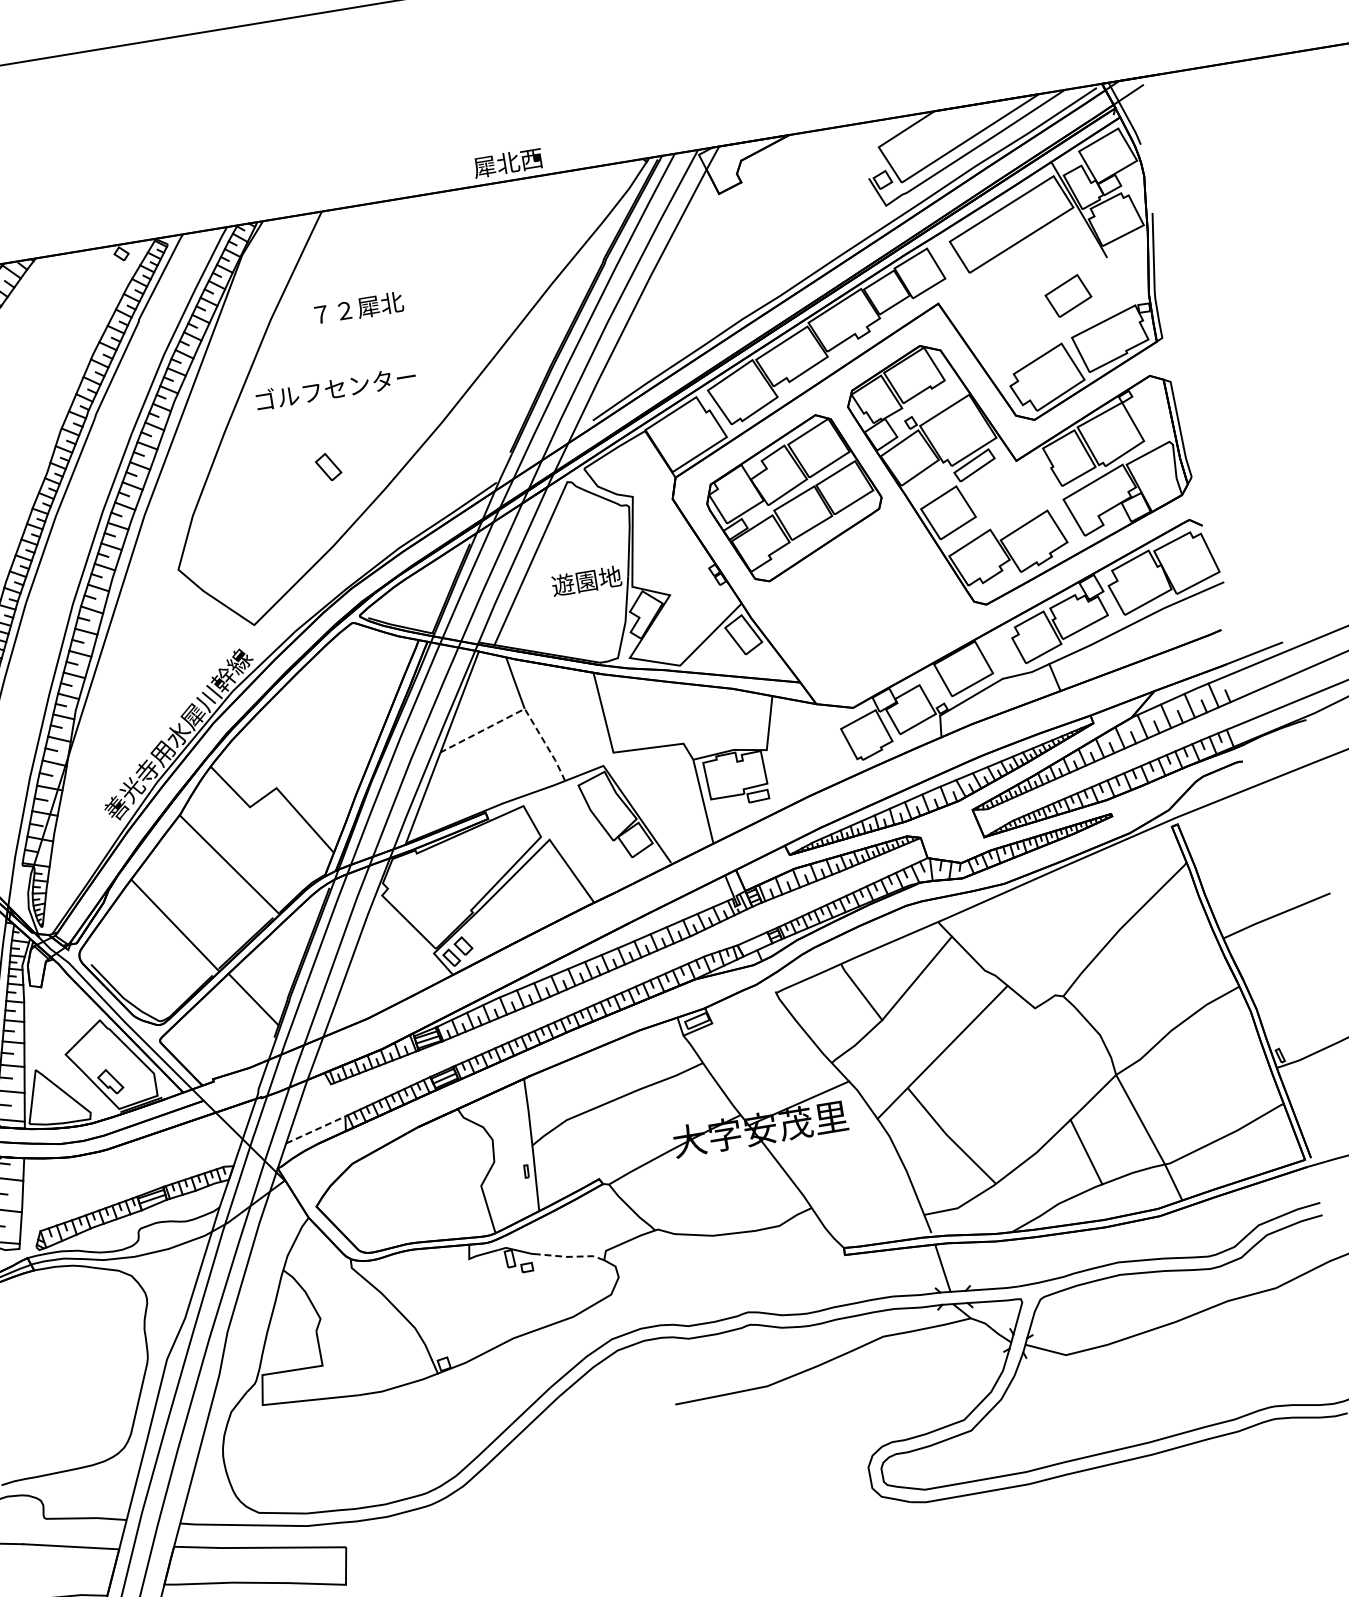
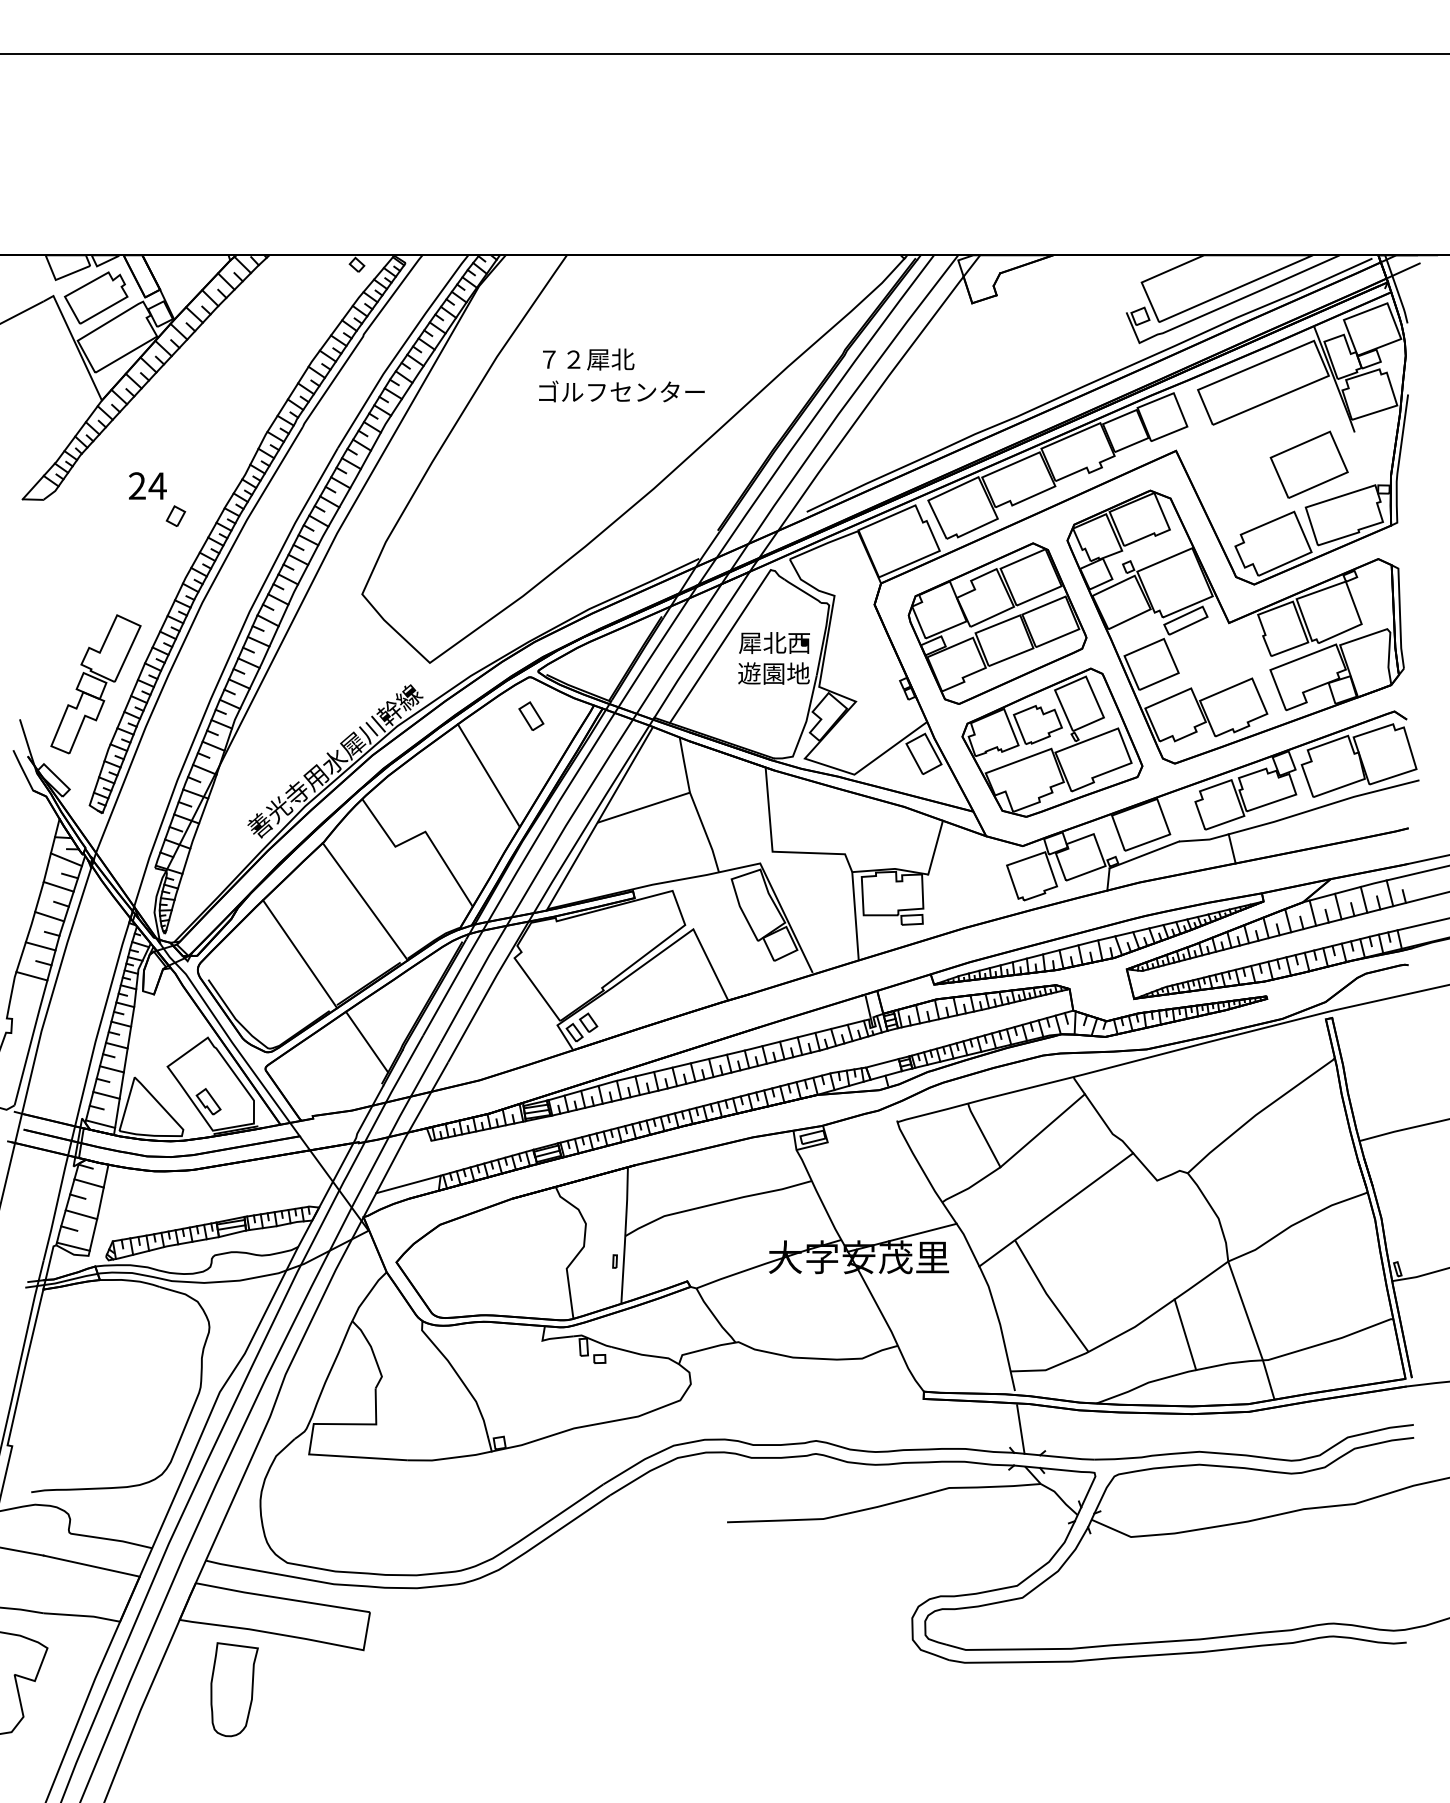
text: (507, 162) -> (774, 642), moved
part: (1067, 295) -> (1308, 464), size x1.67
text: (335, 388) -> (621, 391), moved
part: (328, 466) -> (531, 715), moved
part: (865, 603) -> (1052, 742), added
line: (520, 711) -> (685, 794), dashed -> solid
line: (328, 724) -> (488, 775), added
line: (315, 1129) -> (408, 1184), dashed -> solid
line: (570, 1257) -> (645, 1355), dashed -> solid

